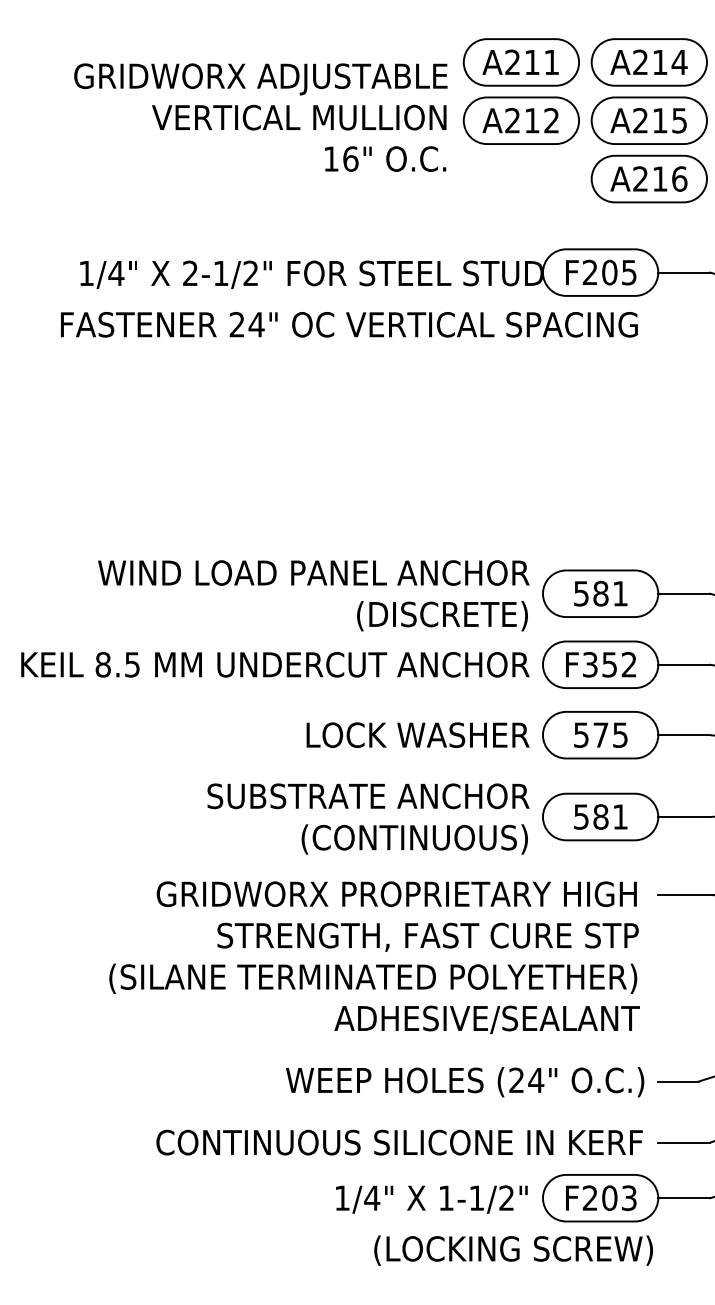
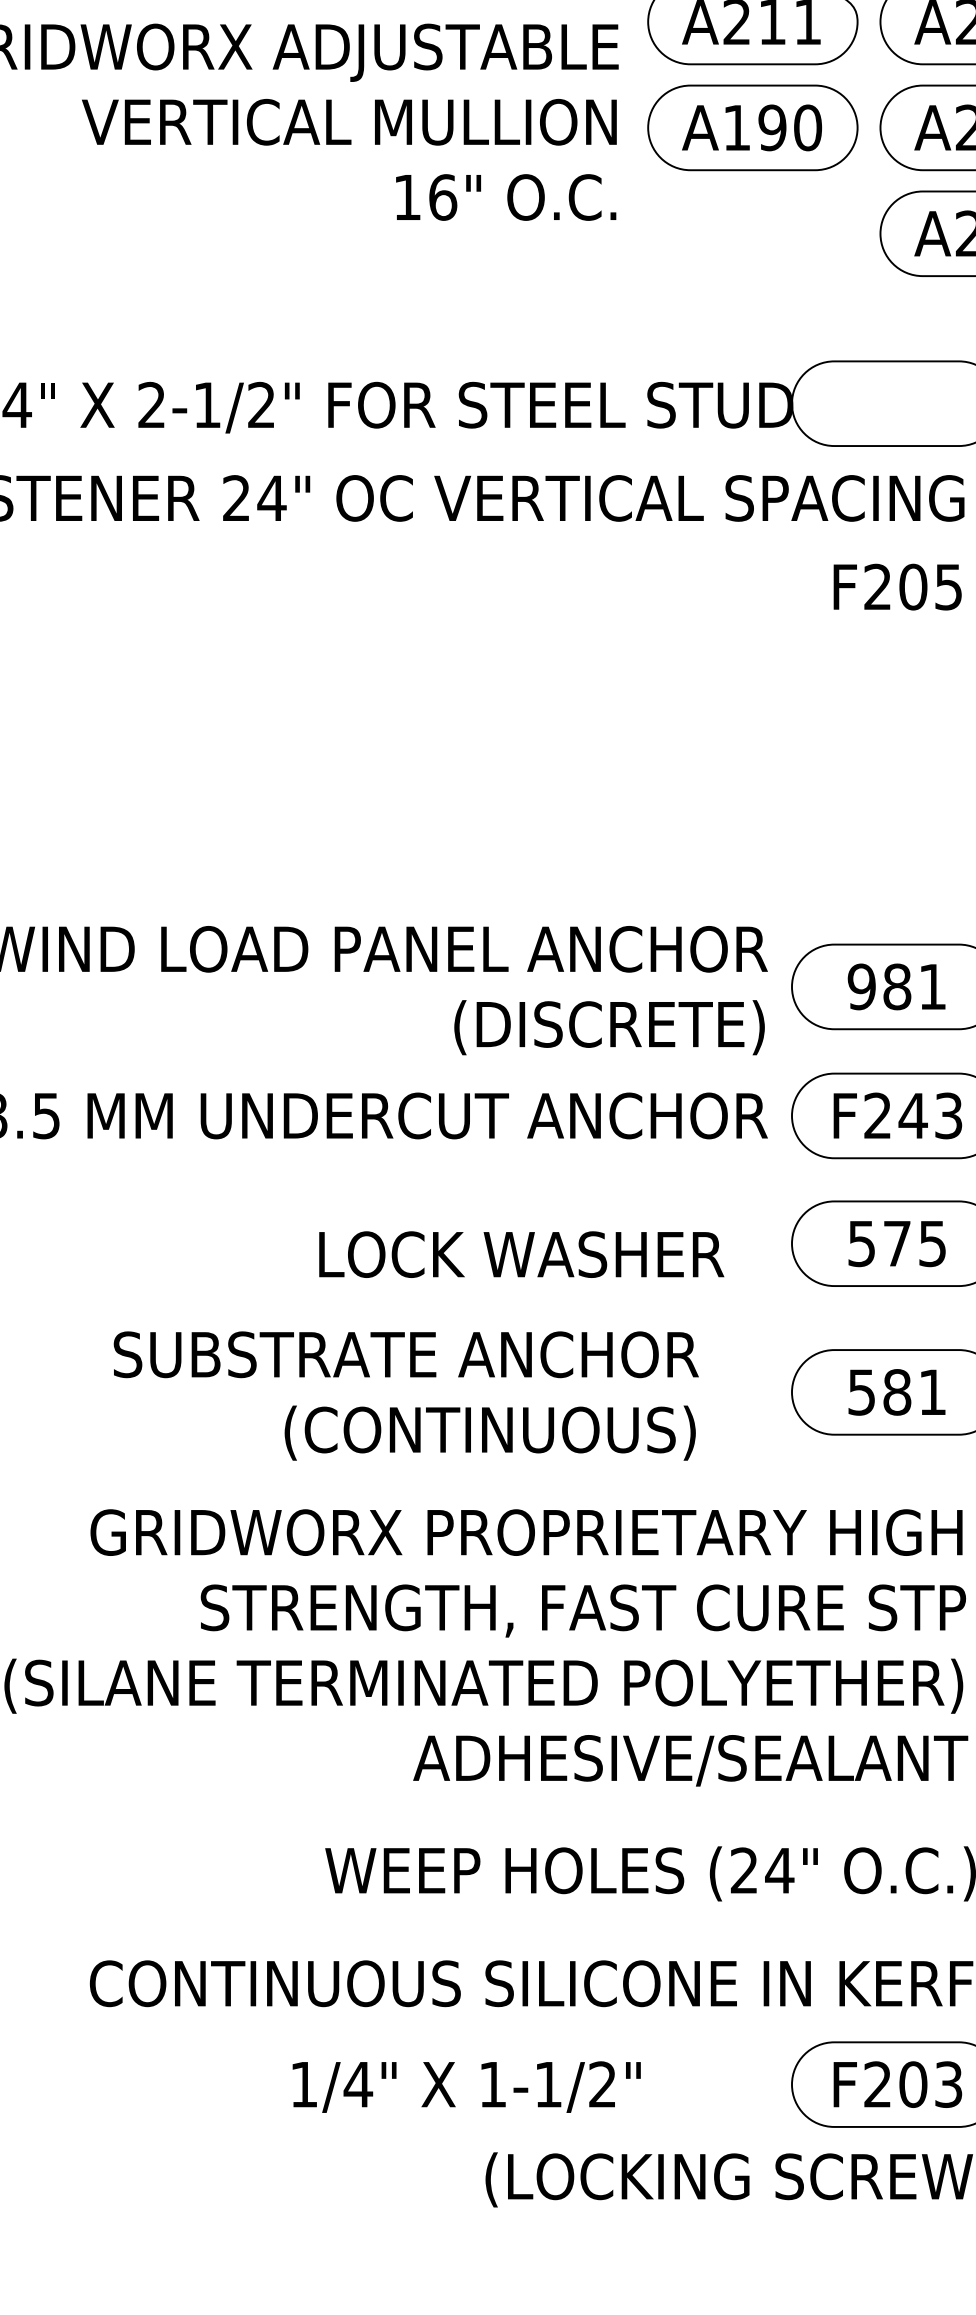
text: (532, 120) -> (772, 127), A212 -> A190
text: (601, 272) -> (898, 586), moved
text: (581, 593) -> (861, 986), 581 -> 981
text: (609, 664) -> (912, 1115), F352 -> F243
text: (417, 734) -> (520, 1253), moved
text: (368, 818) -> (406, 1395), moved
text: (431, 1199) -> (466, 2086), moved

